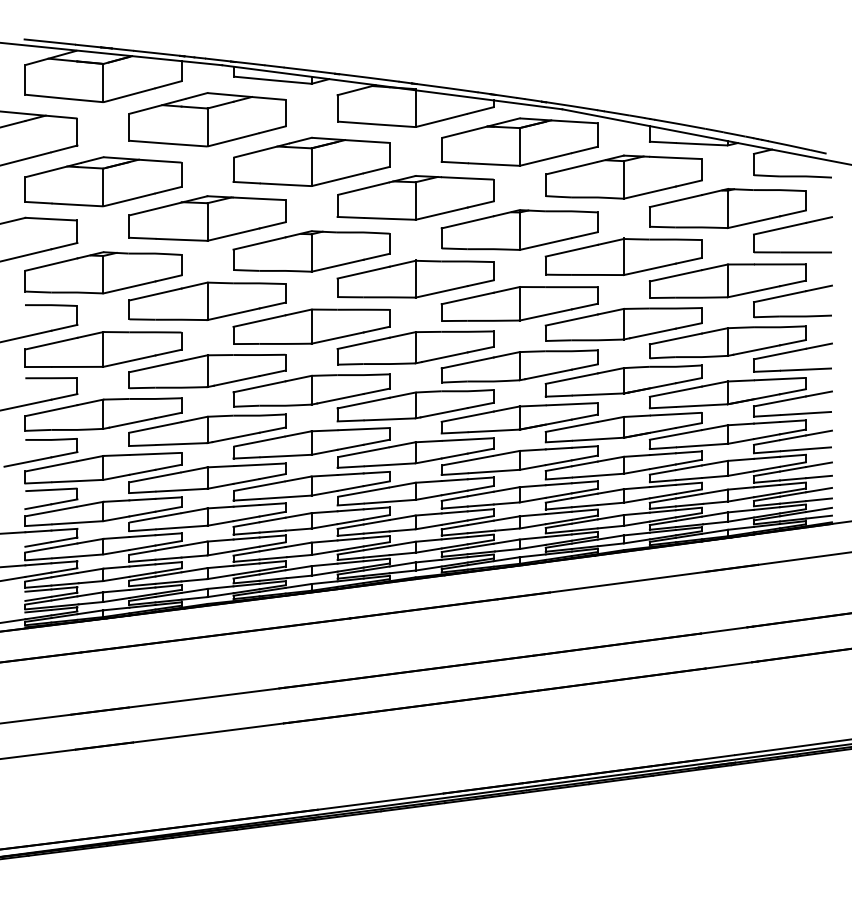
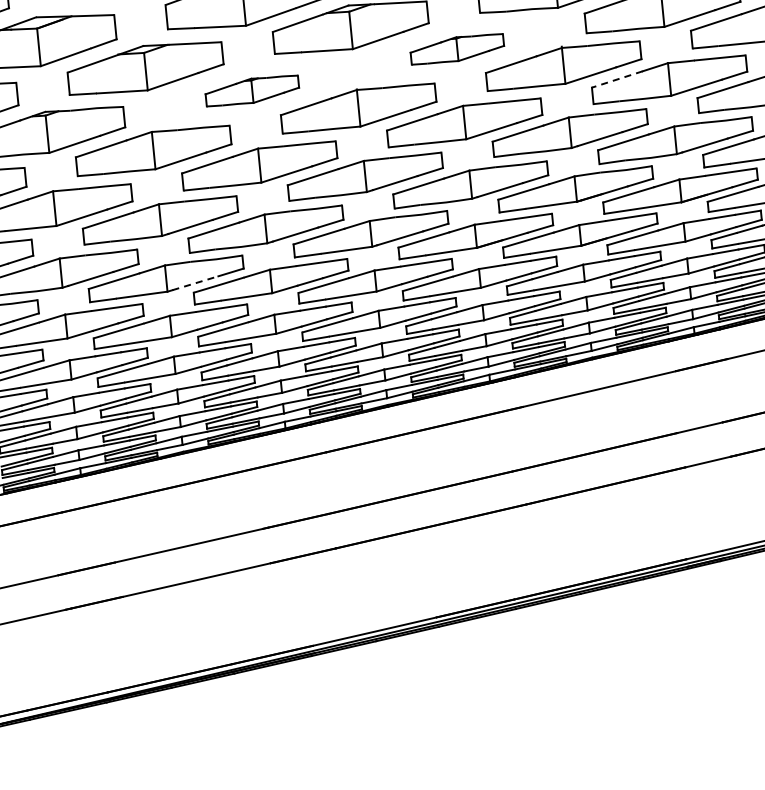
part: (519, 229) -> (457, 48), size x0.6
part: (311, 251) -> (252, 90), size x0.6
line: (675, 275) -> (616, 79), solid -> dashed
line: (236, 437) -> (195, 283), solid -> dashed

